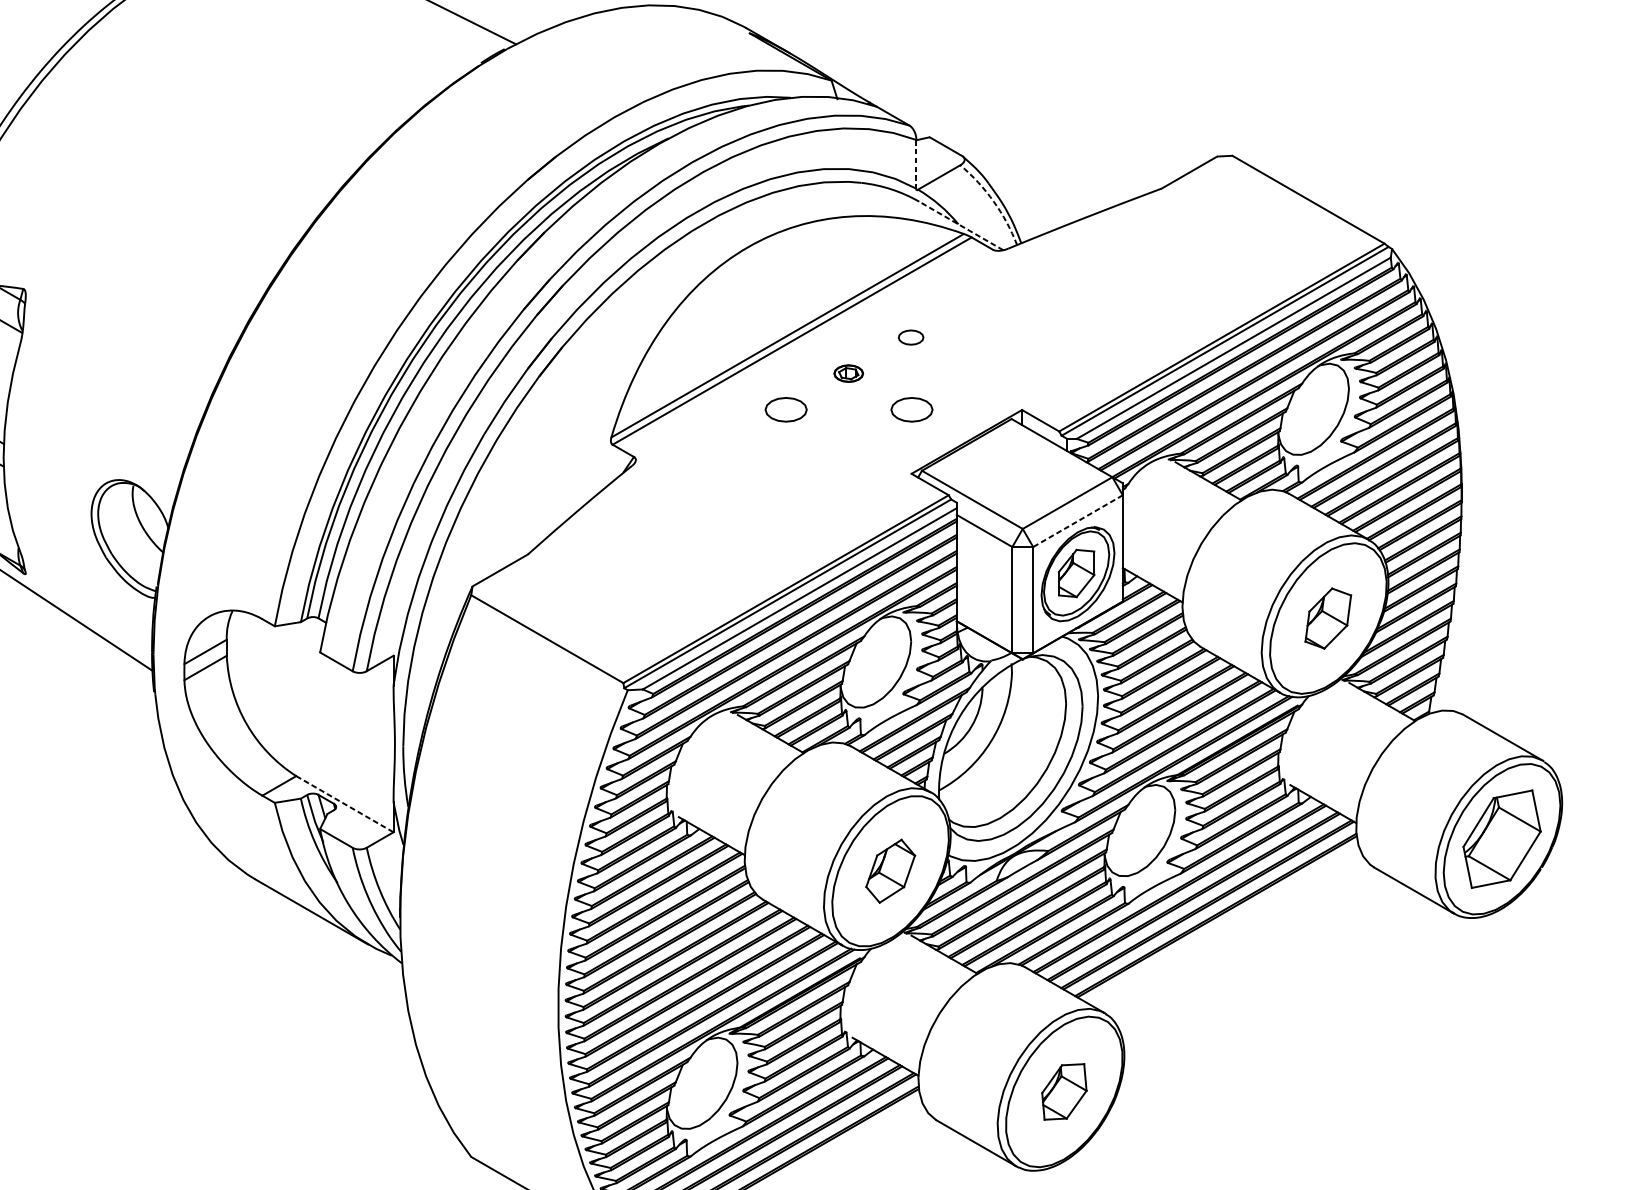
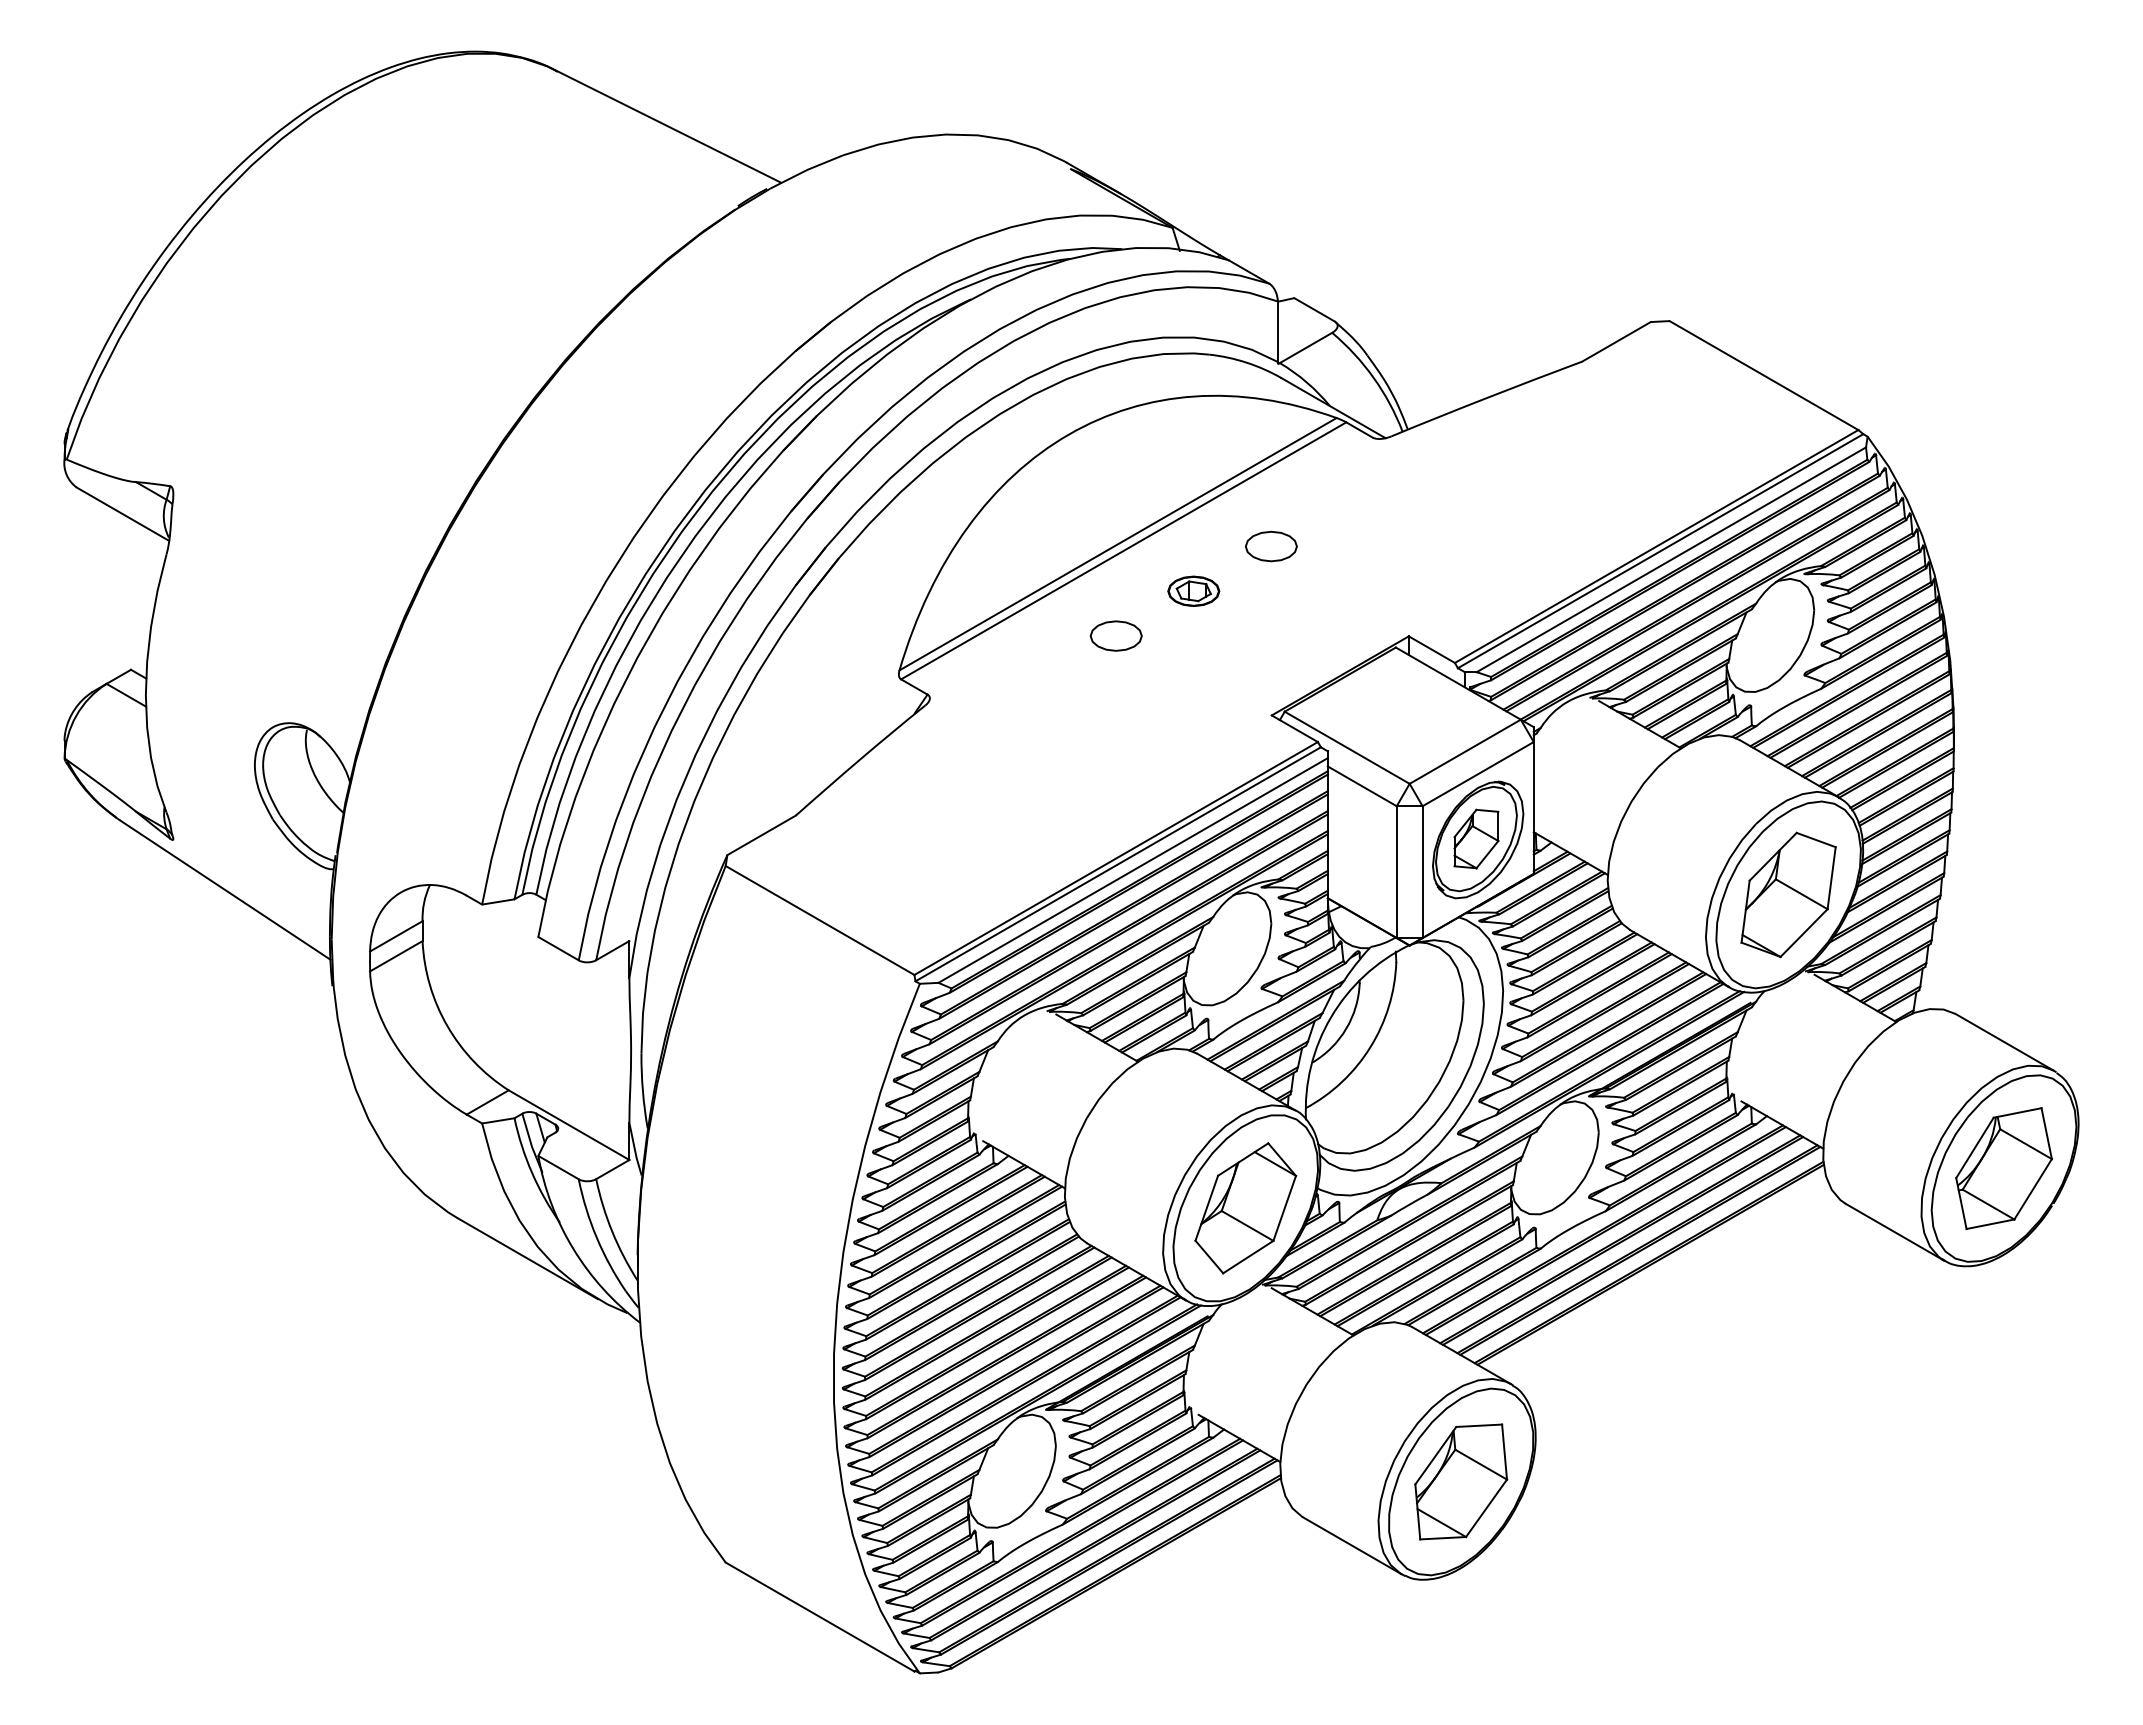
line: (916, 165) -> (1277, 332), dashed -> solid
arc: (993, 201) -> (1373, 377), dashed -> solid
line: (961, 225) -> (1333, 407), dashed -> solid
part: (910, 337) -> (1270, 546), size x1.67
part: (848, 373) -> (1193, 590), size x1.43
part: (911, 409) -> (1271, 635), removed
line: (1077, 521) -> (1477, 774), dashed -> solid
part: (1328, 618) -> (1788, 894), size x1.67
line: (345, 804) -> (569, 1125), dashed -> solid
part: (890, 871) -> (1245, 1208), size x1.67
part: (1064, 1091) -> (1461, 1481), size x1.67

